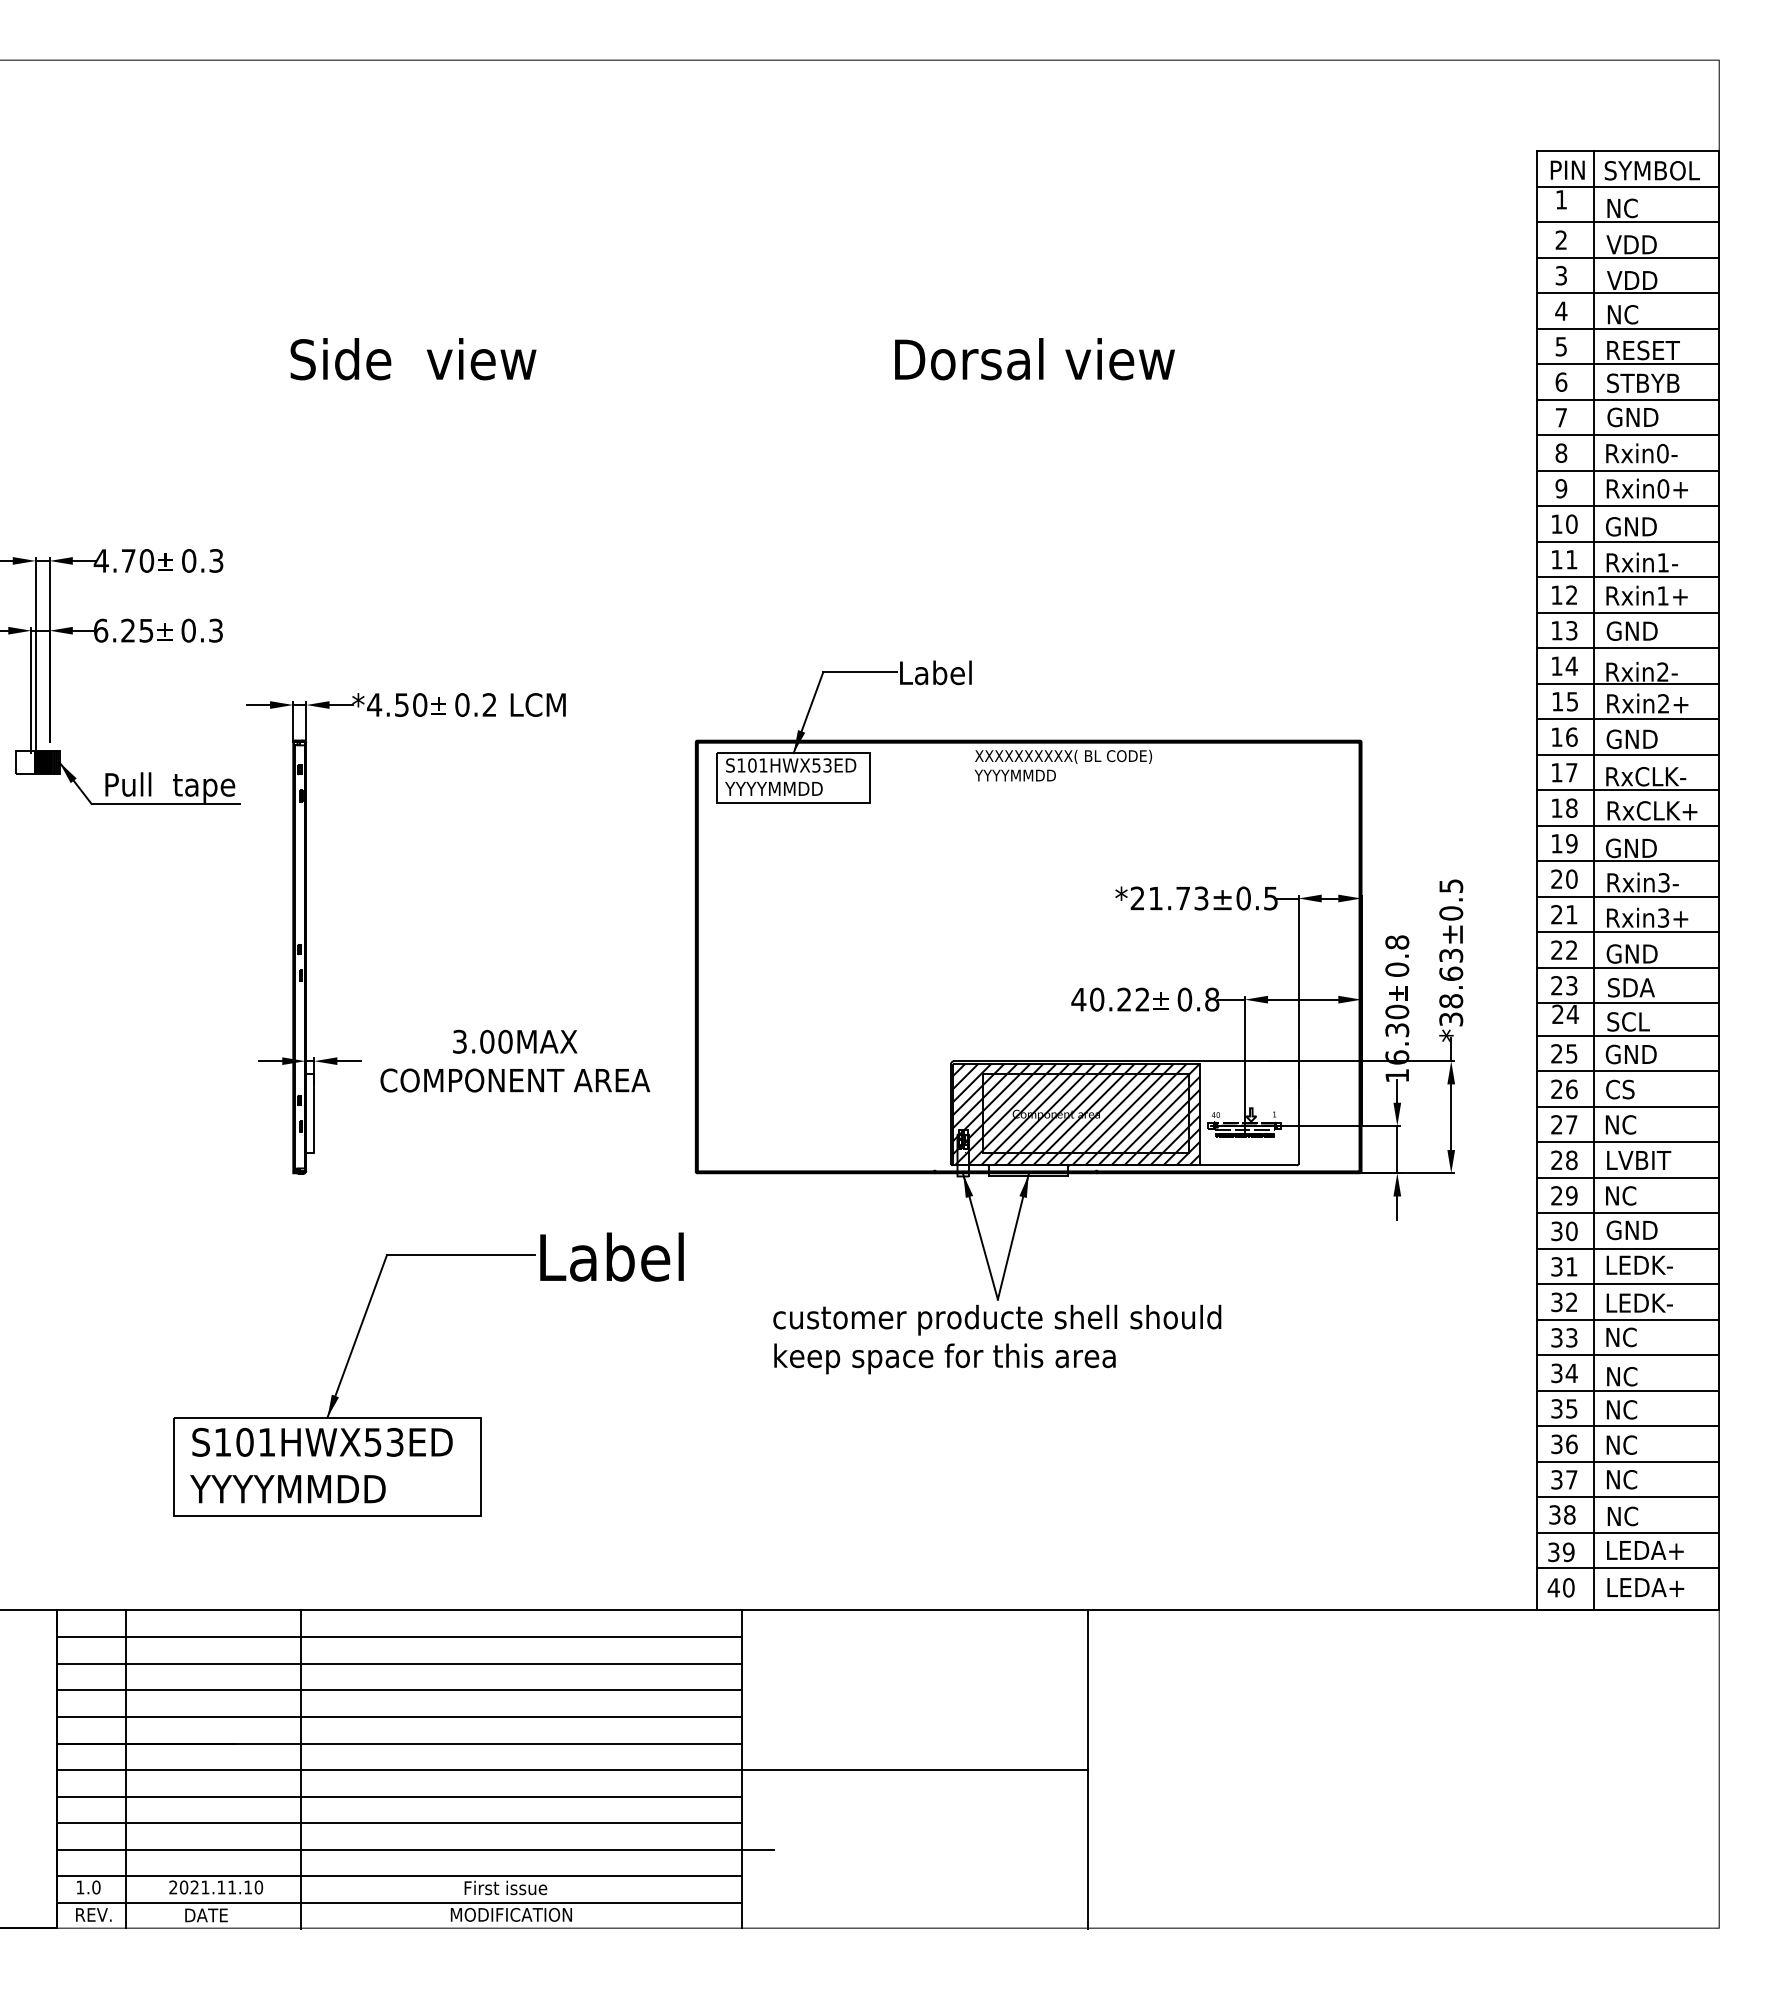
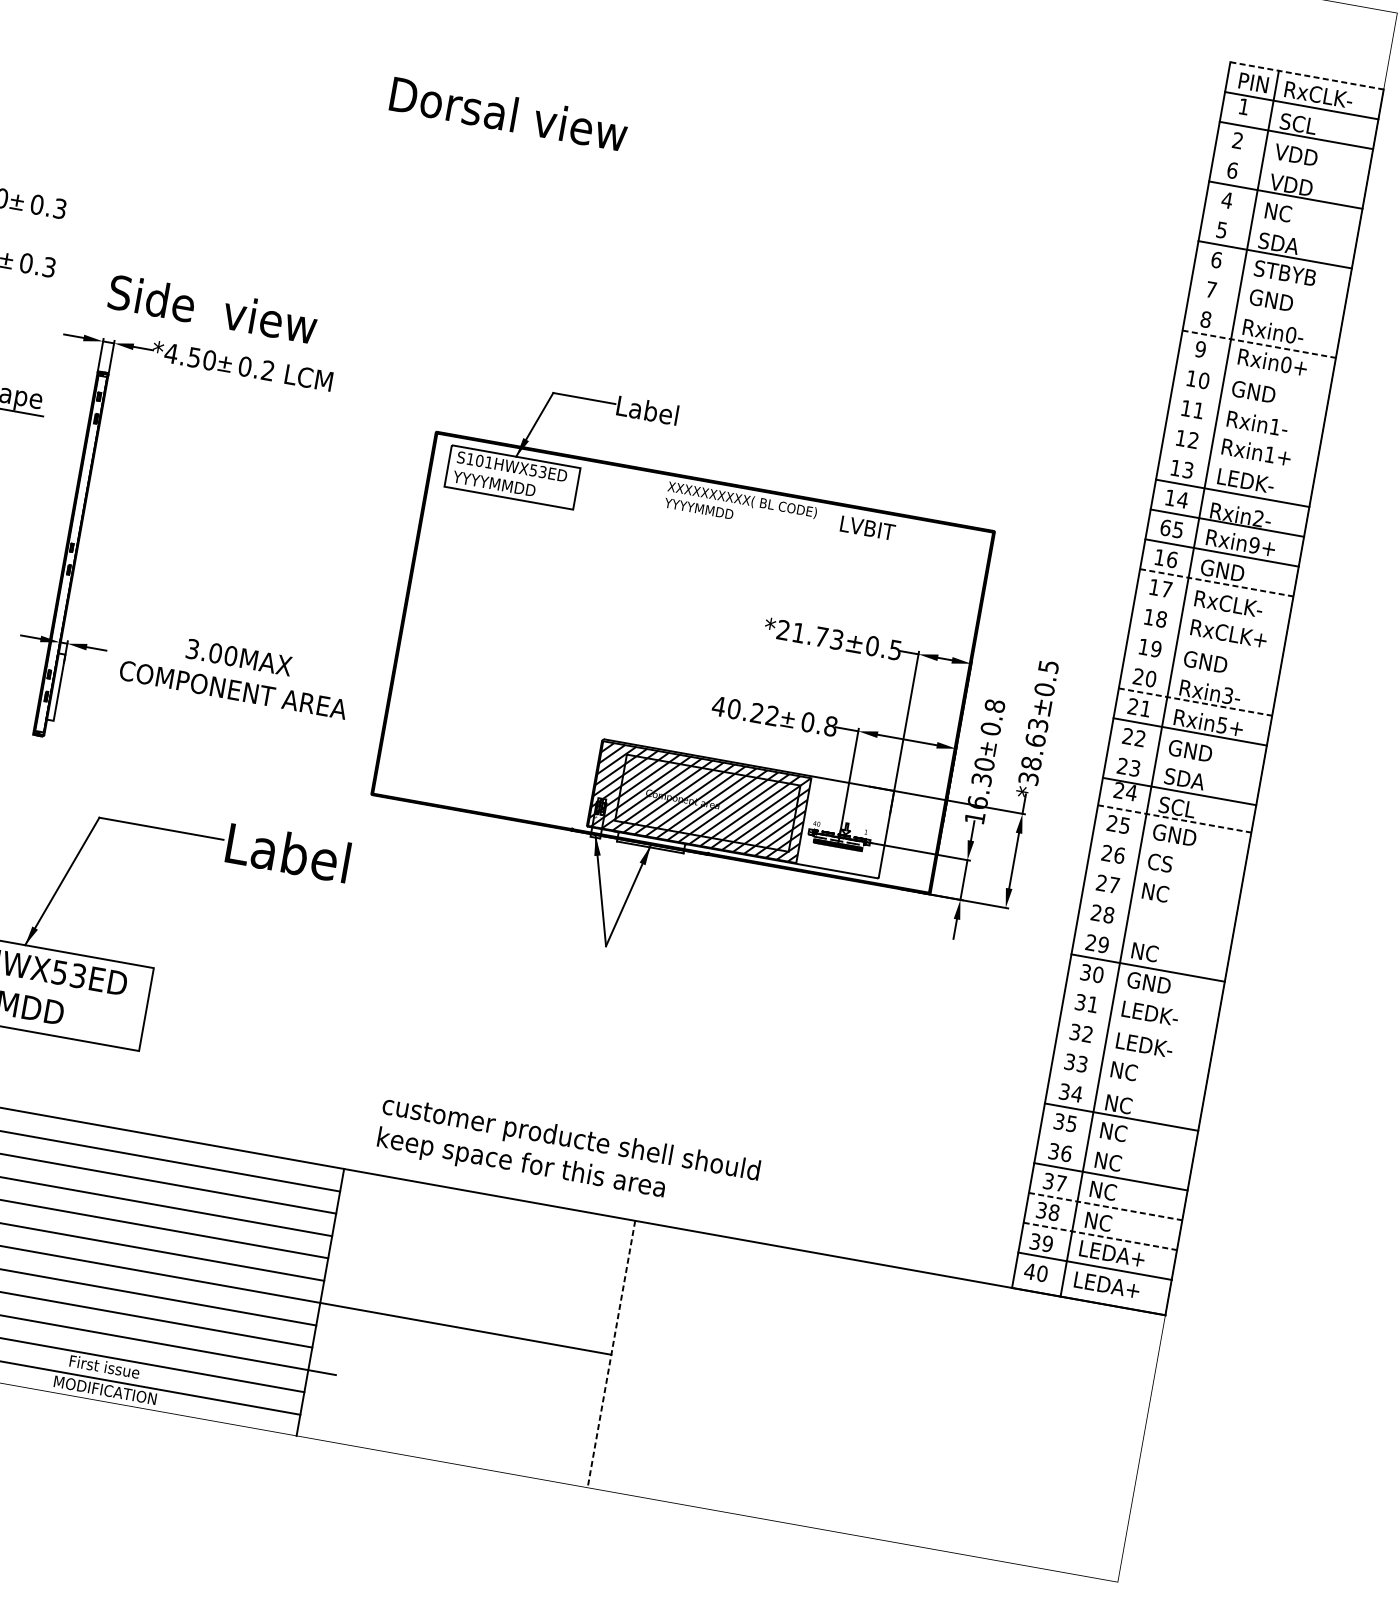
line: (1628, 151) -> (1307, 76), solid -> dashed
text: (1651, 170) -> (1323, 95), SYMBOL -> RxCLK-
text: (1627, 208) -> (1298, 123), NC -> SCL
line: (1627, 257) -> (1290, 165), removed
text: (1561, 275) -> (1232, 170), 3 -> 6
line: (1627, 328) -> (1280, 224), removed
text: (1642, 350) -> (1289, 245), RESET -> SDA
text: (413, 359) -> (213, 309), moved
text: (1034, 359) -> (508, 114), moved
line: (1627, 399) -> (1269, 284), removed
line: (1627, 435) -> (1264, 314), removed
line: (1628, 470) -> (1259, 344), solid -> dashed
line: (1627, 506) -> (1253, 374), removed
line: (1627, 541) -> (1248, 403), removed
line: (1627, 577) -> (1242, 433), removed
line: (1627, 612) -> (1237, 463), removed
text: (1639, 630) -> (1245, 480), GND -> LEDK-
text: (1557, 701) -> (1165, 527), 15 -> 65
text: (1663, 703) -> (1254, 545), Rxin2+ -> Rxin9+
line: (1628, 754) -> (1217, 582), solid -> dashed
line: (1627, 790) -> (1211, 612), removed
line: (1627, 825) -> (1205, 642), removed
line: (1627, 861) -> (1200, 672), removed
line: (1628, 896) -> (1196, 702), solid -> dashed
text: (1663, 917) -> (1222, 724), Rxin3+ -> Rxin5+
line: (1627, 967) -> (1184, 761), removed
line: (1628, 1035) -> (1175, 818), solid -> dashed
line: (1627, 1071) -> (1169, 848), removed
line: (1627, 1106) -> (1163, 878), removed
line: (1627, 1142) -> (1158, 908), removed
text: (1639, 1160) -> (868, 528), moved
line: (1627, 1177) -> (1153, 937), removed
line: (1627, 1248) -> (1142, 997), removed
line: (1627, 1284) -> (1137, 1027), removed
line: (1627, 1319) -> (1131, 1057), removed
text: (997, 1339) -> (568, 1156), moved
line: (1627, 1355) -> (1126, 1087), removed
line: (1627, 1426) -> (1115, 1147), removed
line: (1628, 1497) -> (1106, 1206), solid -> dashed
line: (1628, 1532) -> (1100, 1236), solid -> dashed
line: (1088, 1770) -> (611, 1355), solid -> dashed

